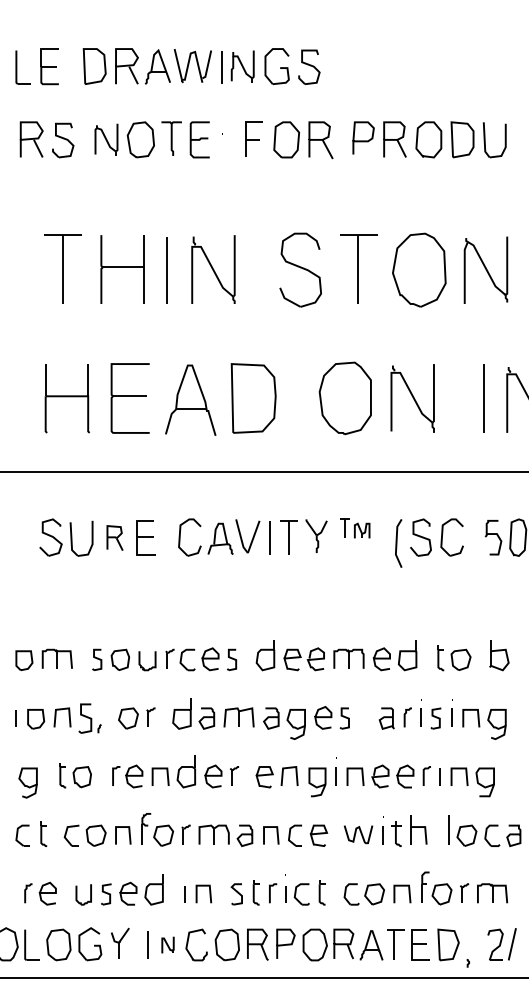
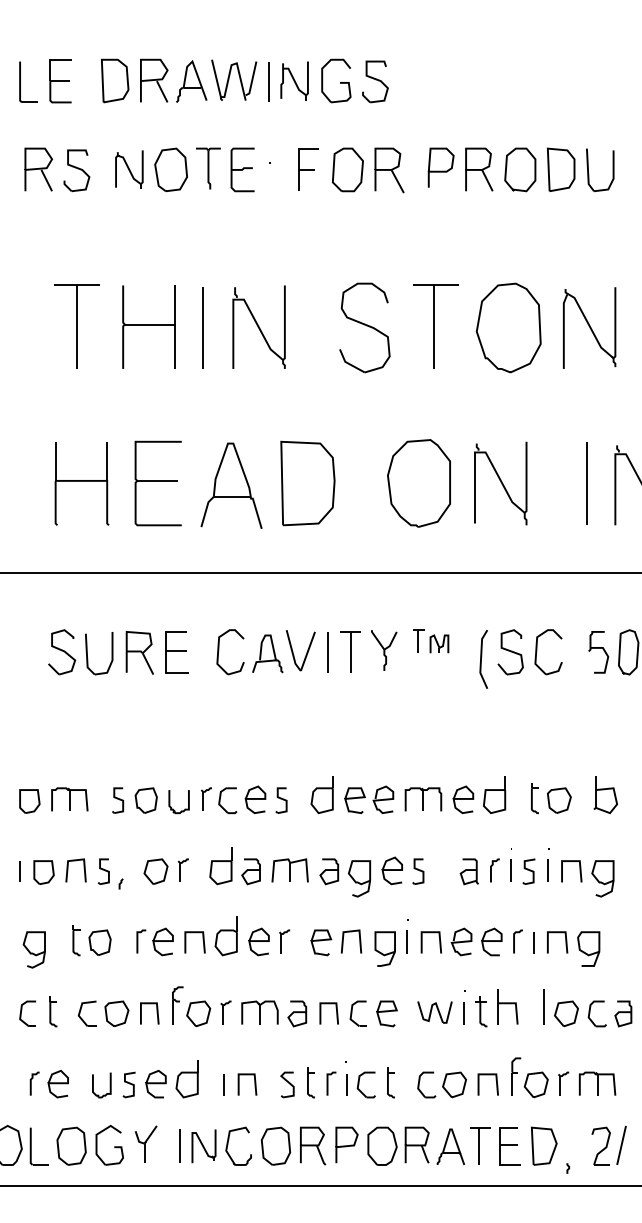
part: (114, 537) -> (139, 652), size x1.43
part: (85, 718) -> (103, 871), size x0.71
part: (167, 945) -> (203, 1146), size x1.67

